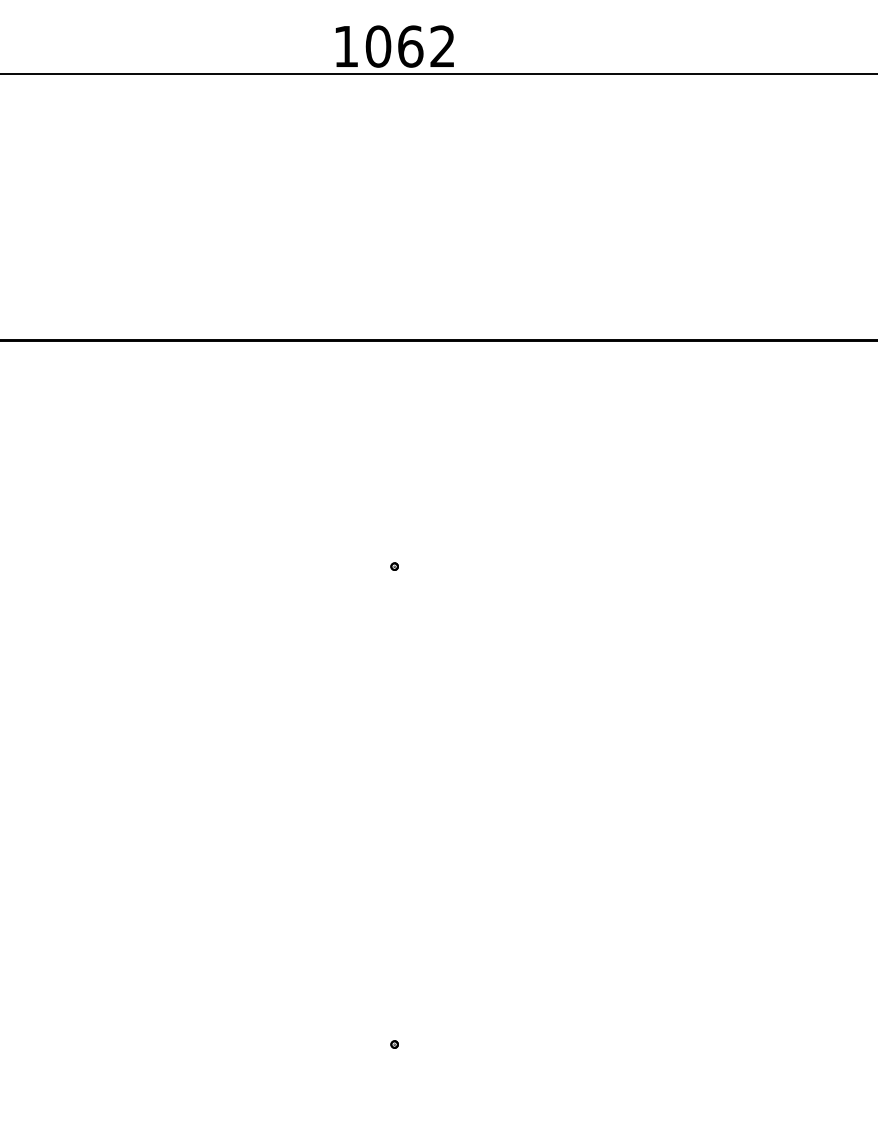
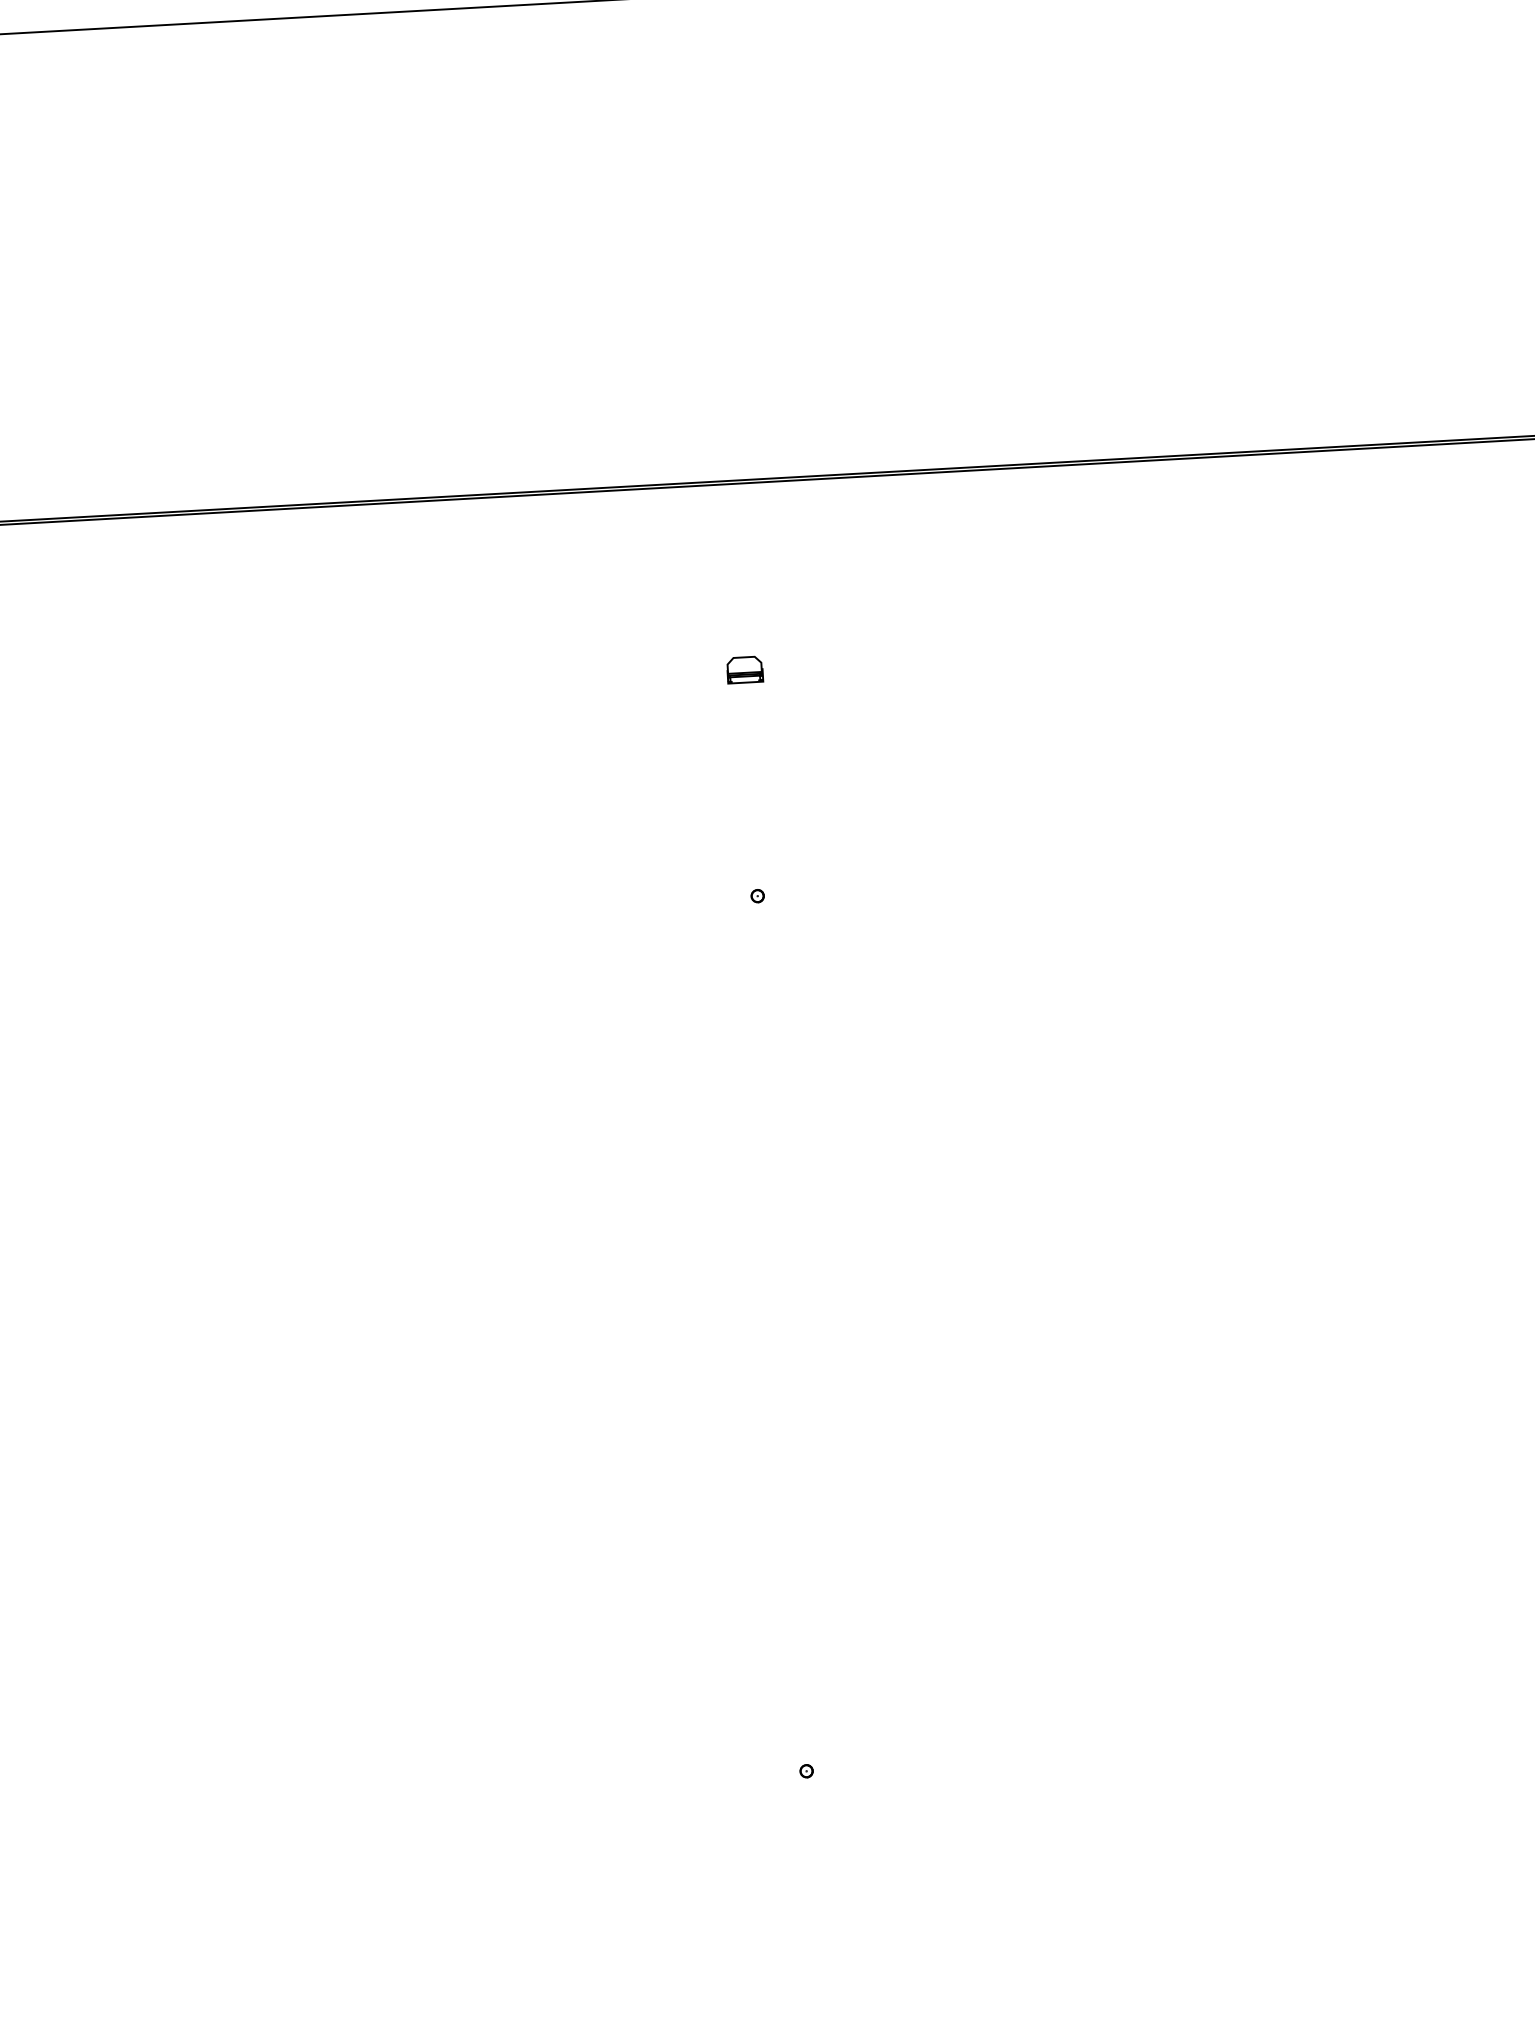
part: (394, 442) -> (744, 668), added

